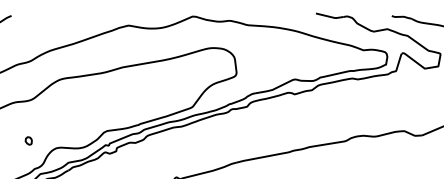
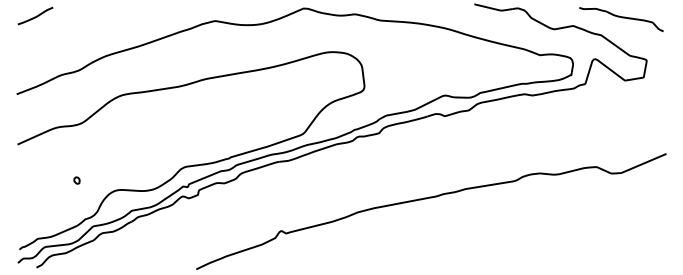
part: (28, 140) -> (76, 180), size x0.62

